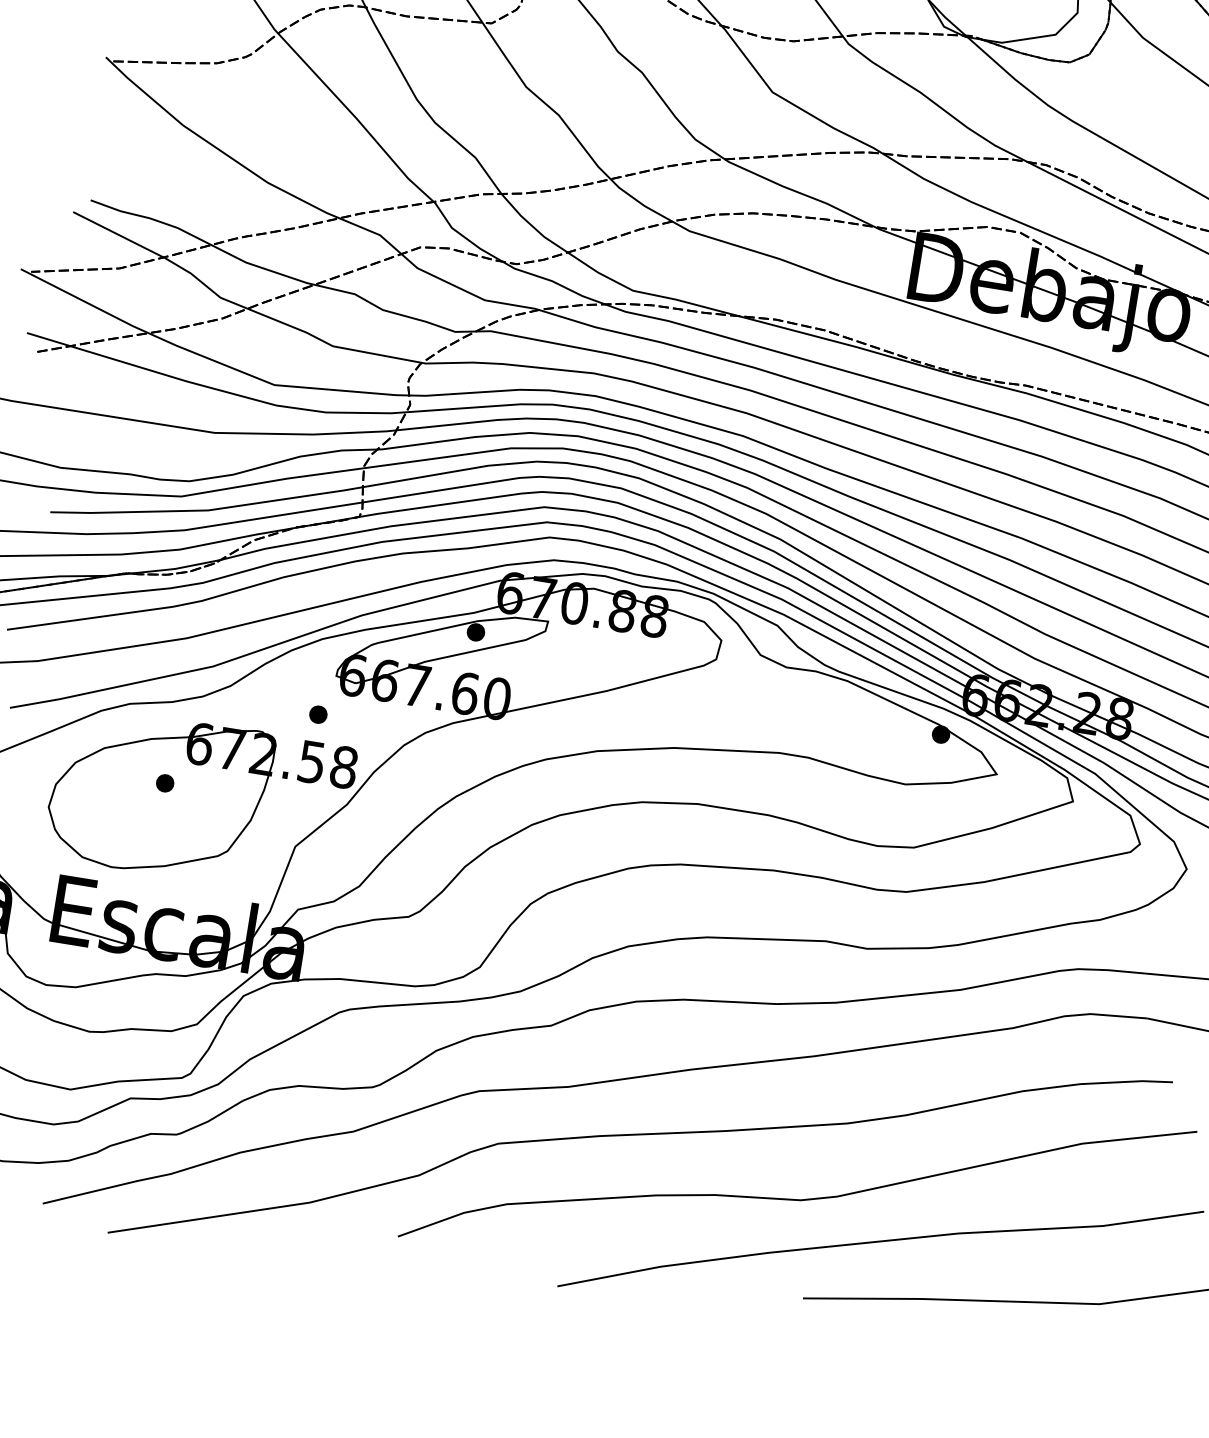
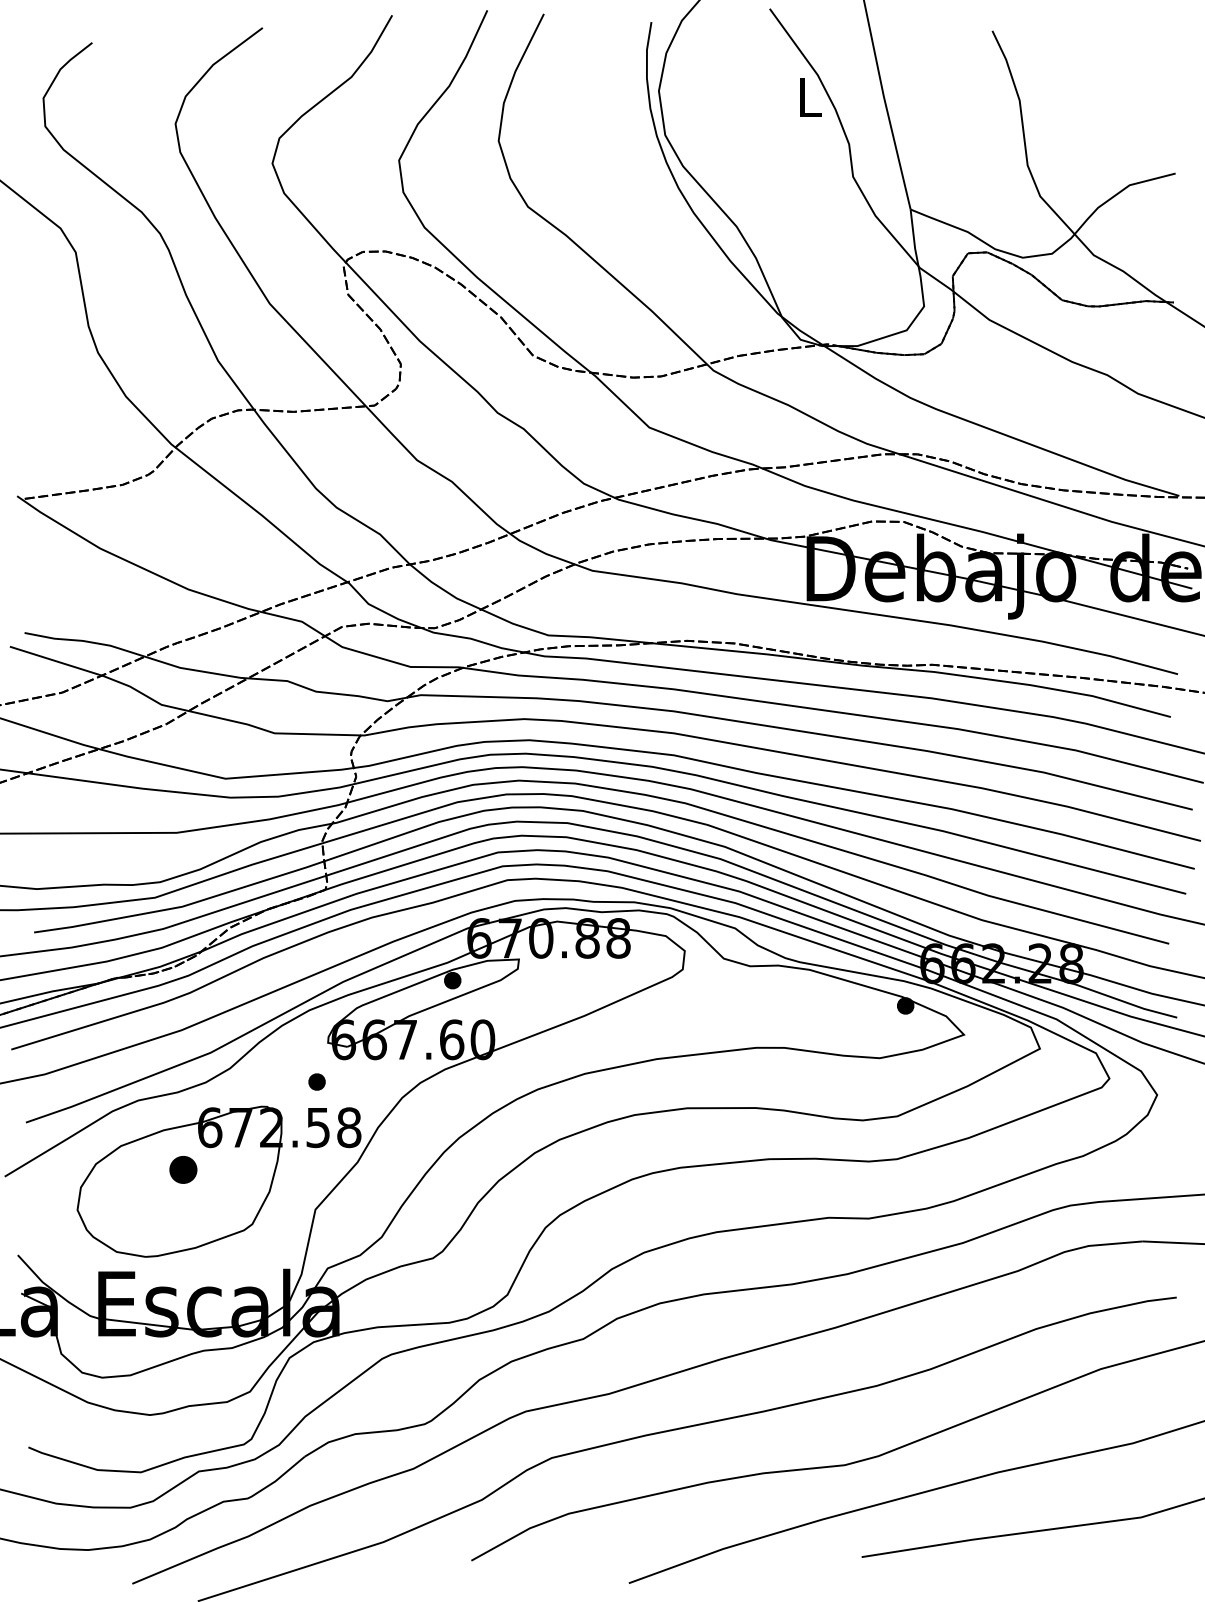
part: (165, 782) -> (183, 1169), size x1.6

